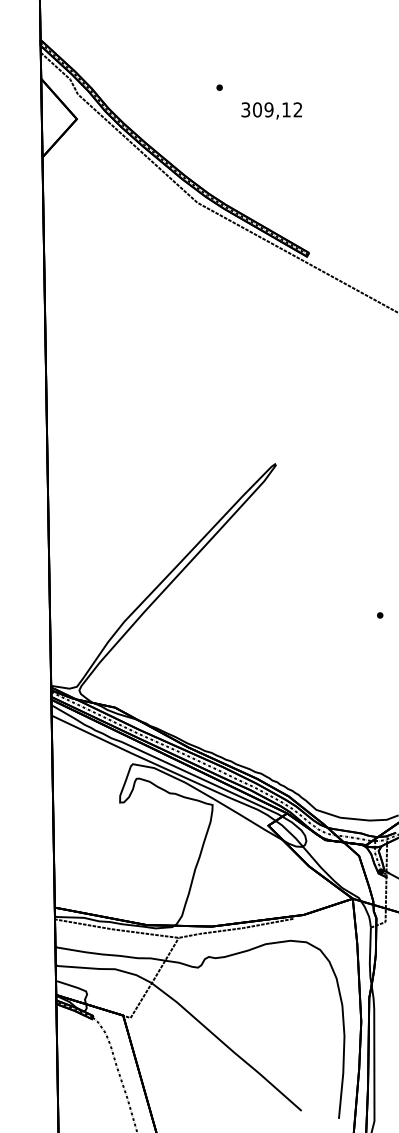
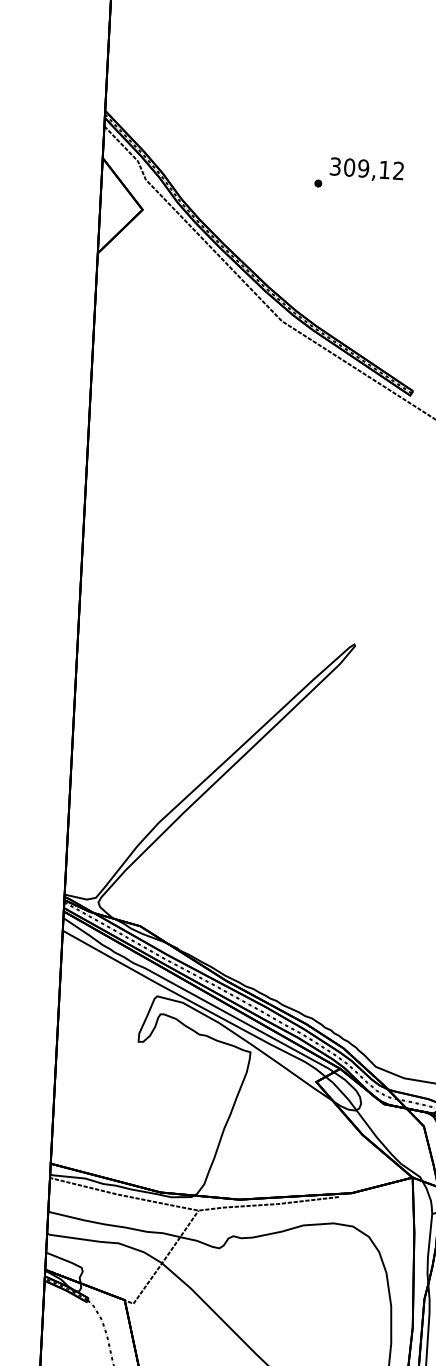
text: (271, 110) -> (366, 169), moved

